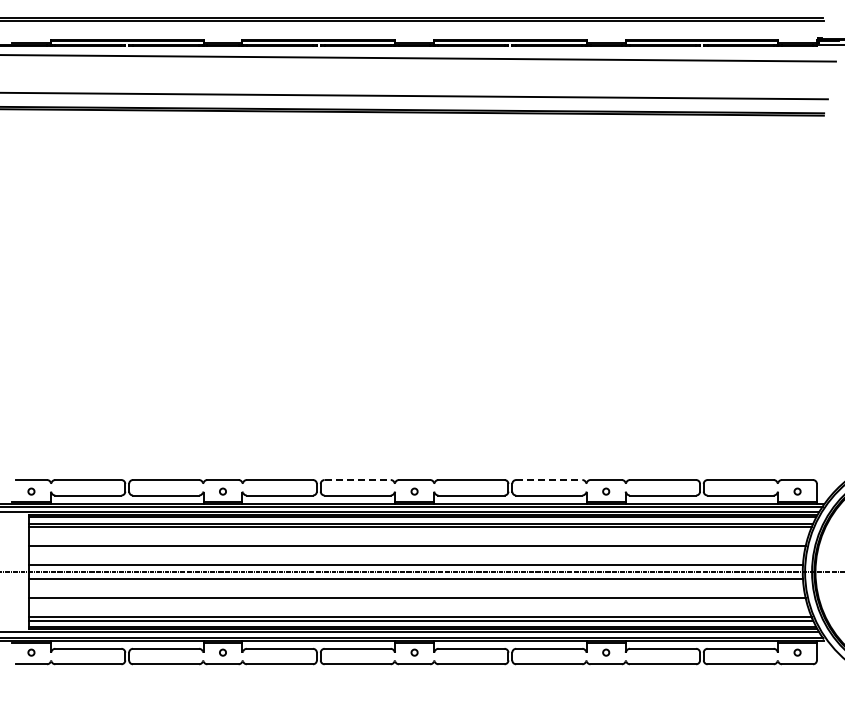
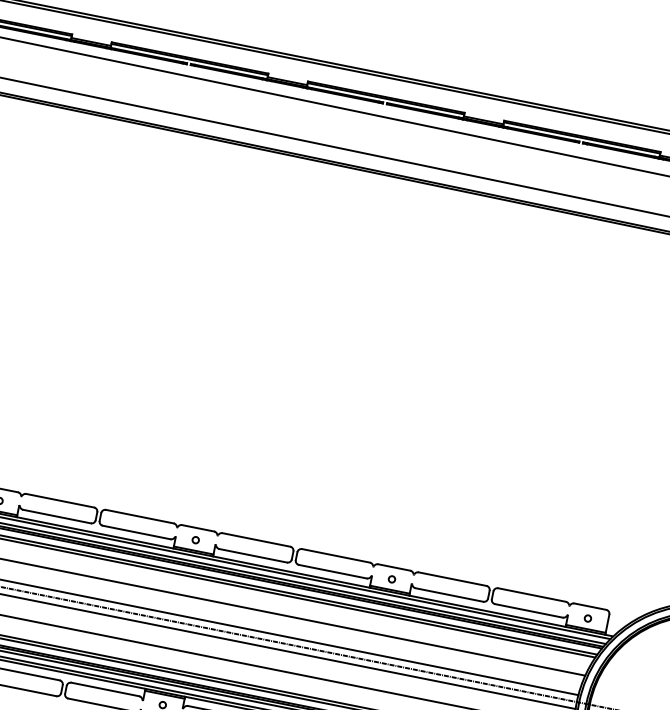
line: (358, 480) -> (140, 517), dashed -> solid
line: (549, 480) -> (336, 556), dashed -> solid

